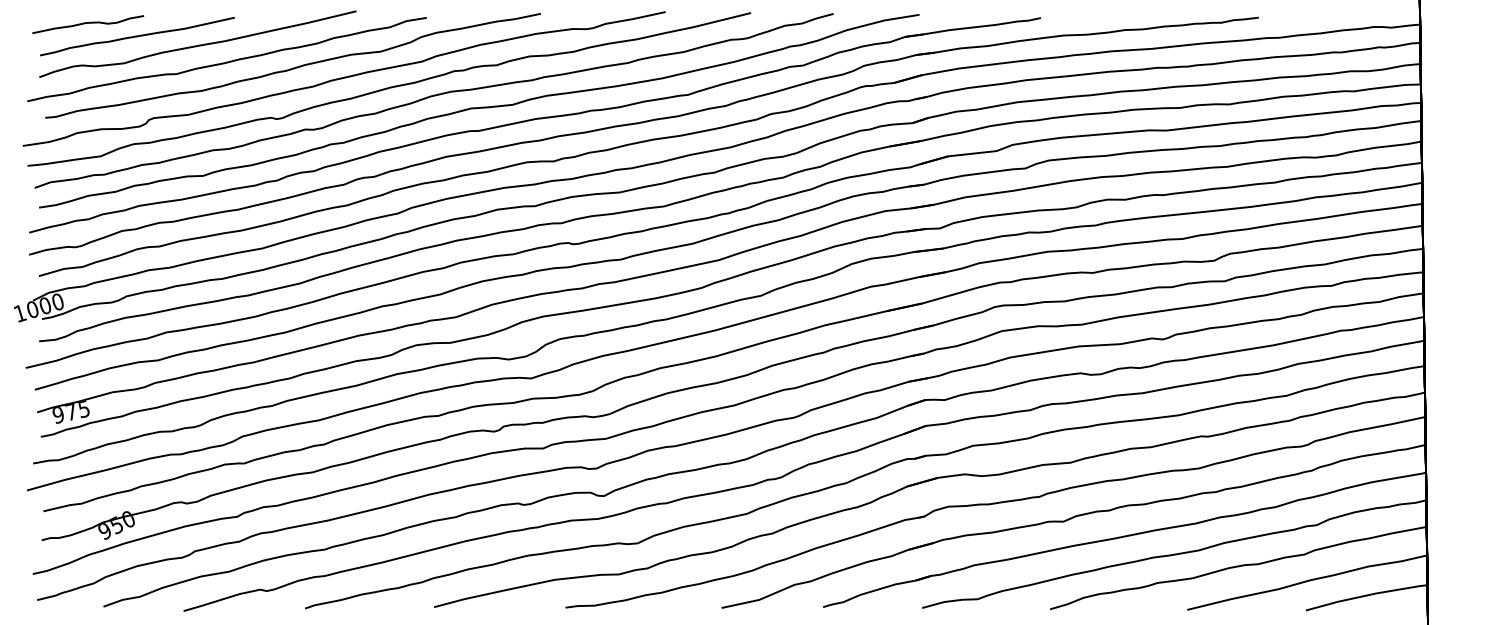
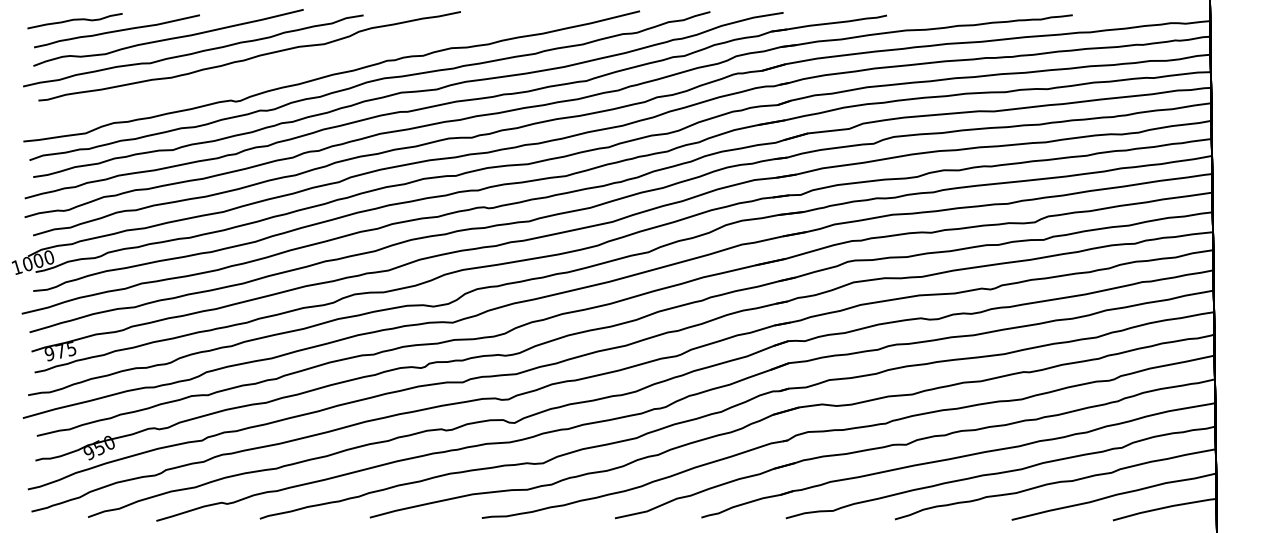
curve: (344, 79) -> (293, 67), removed

